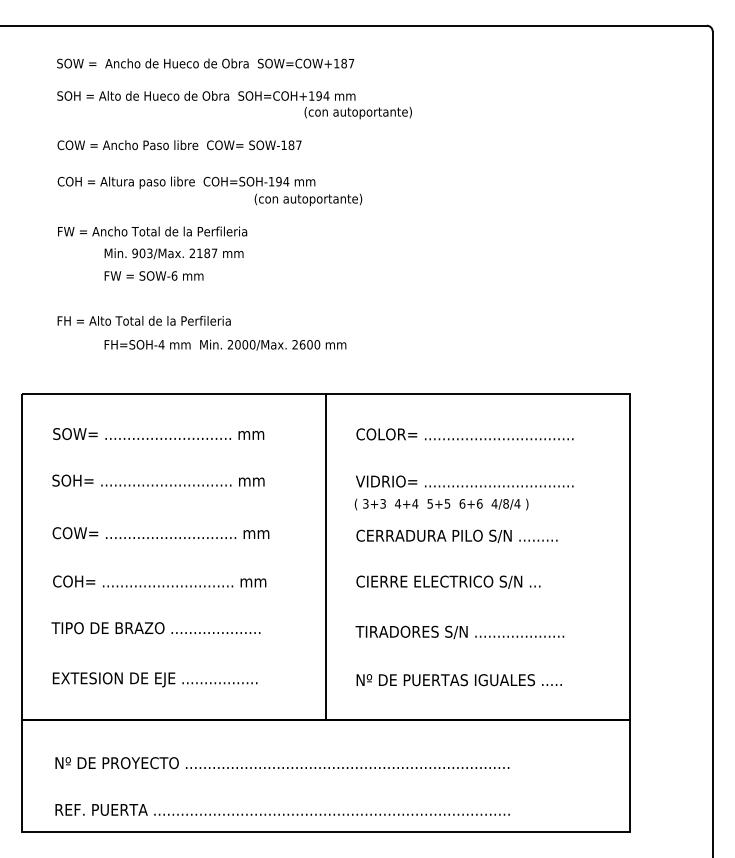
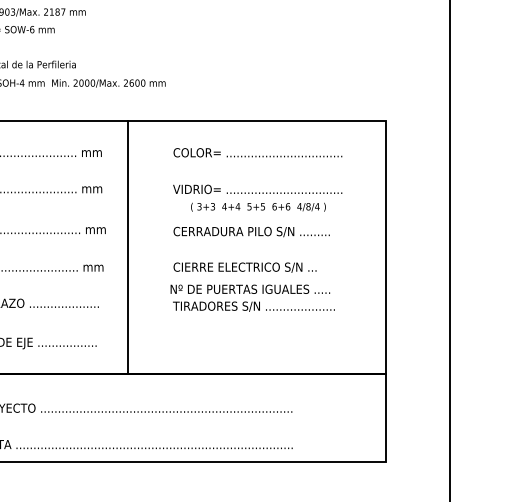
text: (441, 504) -> (258, 207), moved
line: (326, 556) -> (128, 247), moved
text: (458, 680) -> (249, 289), moved

